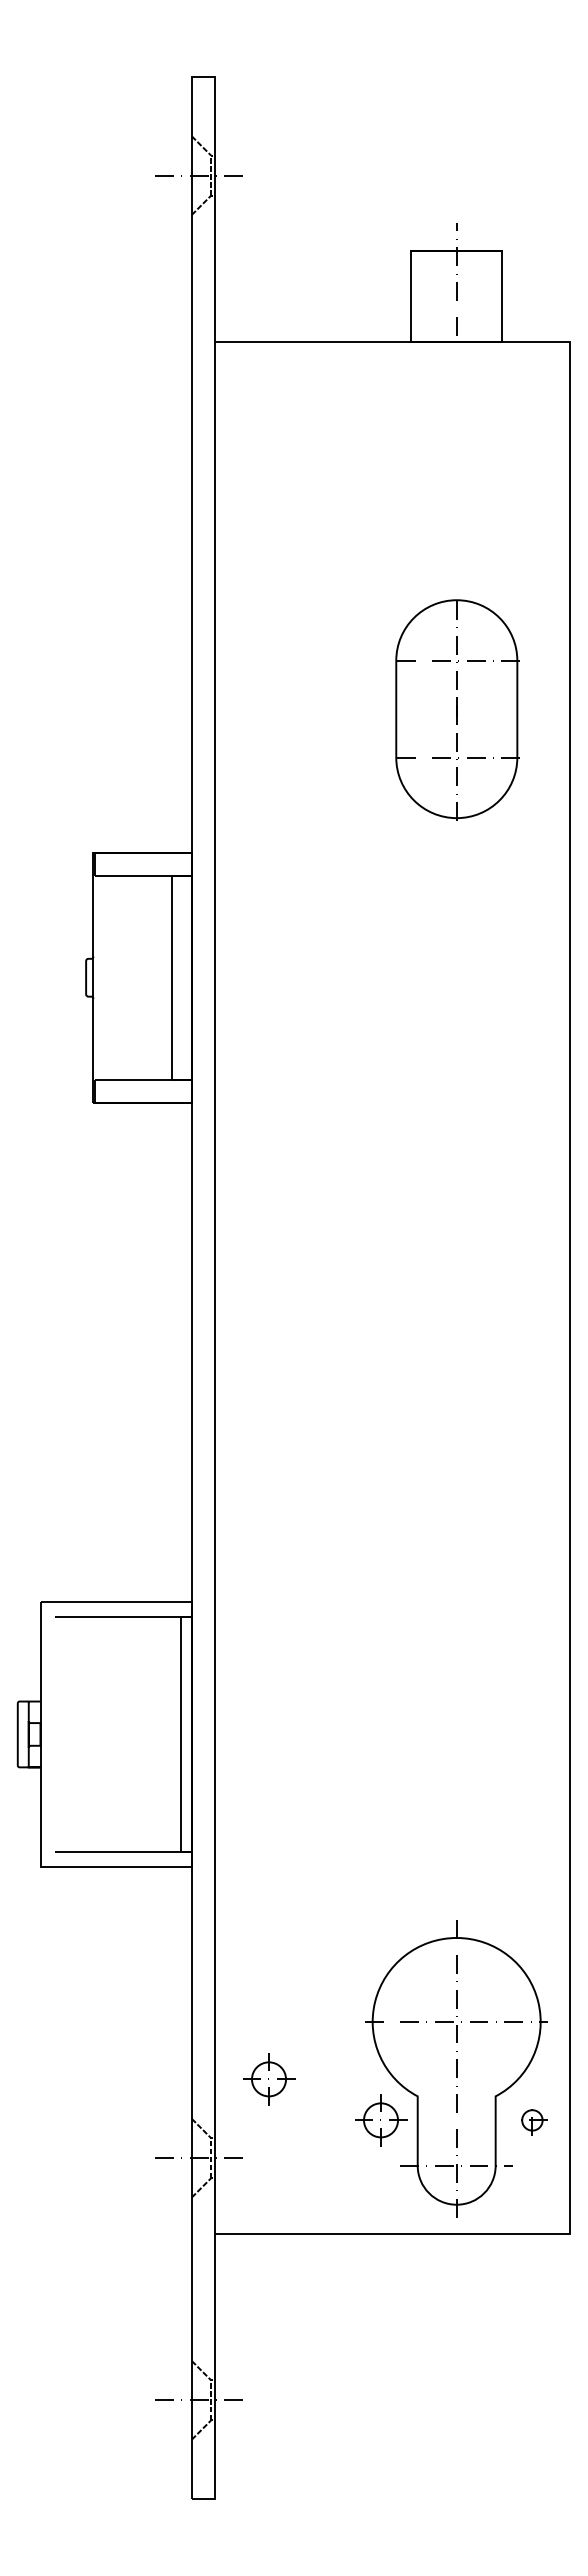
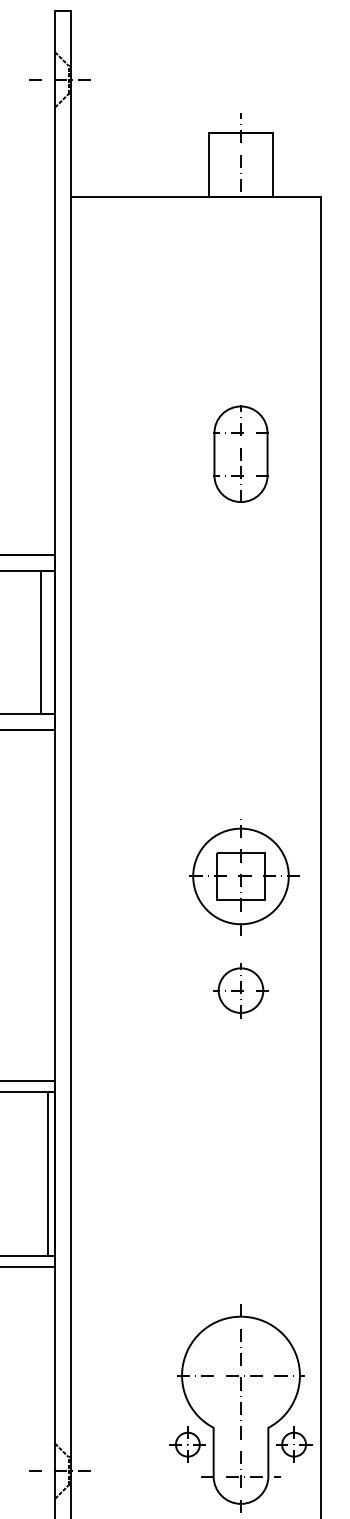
part: (456, 708) -> (240, 453), size x0.62
part: (457, 1311) -> (241, 877), added
part: (456, 1473) -> (240, 990), added
part: (269, 2079) -> (109, 1416), removed
part: (532, 2120) -> (294, 1444), size x1.67

